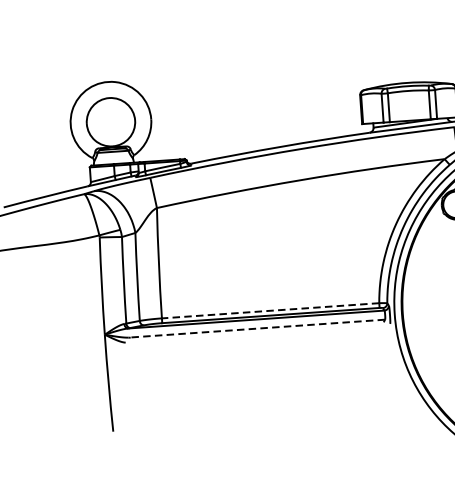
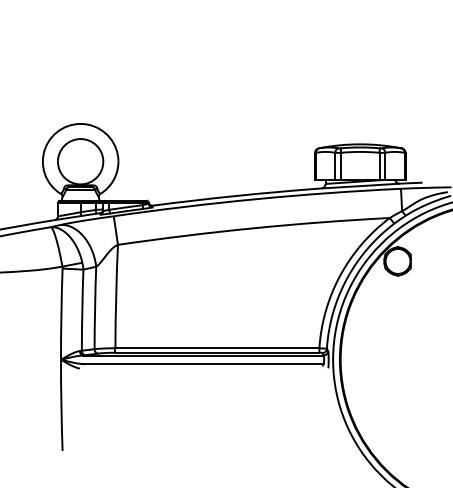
line: (270, 311) -> (217, 348), dashed -> solid
line: (255, 329) -> (202, 364), dashed -> solid

